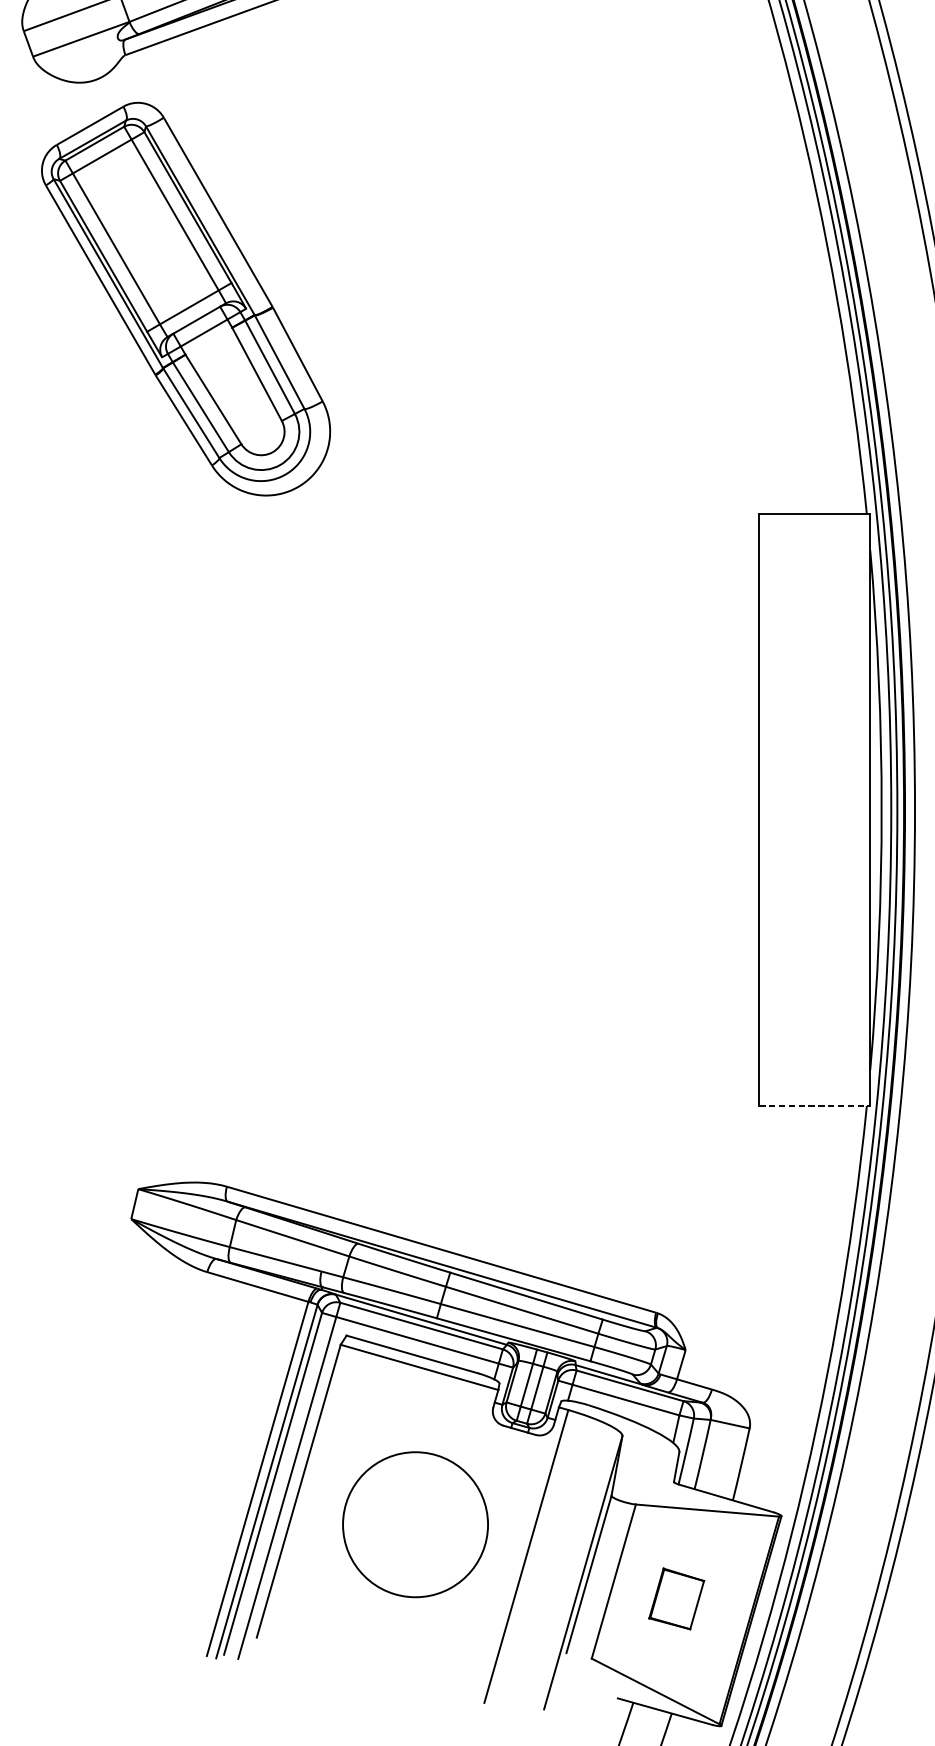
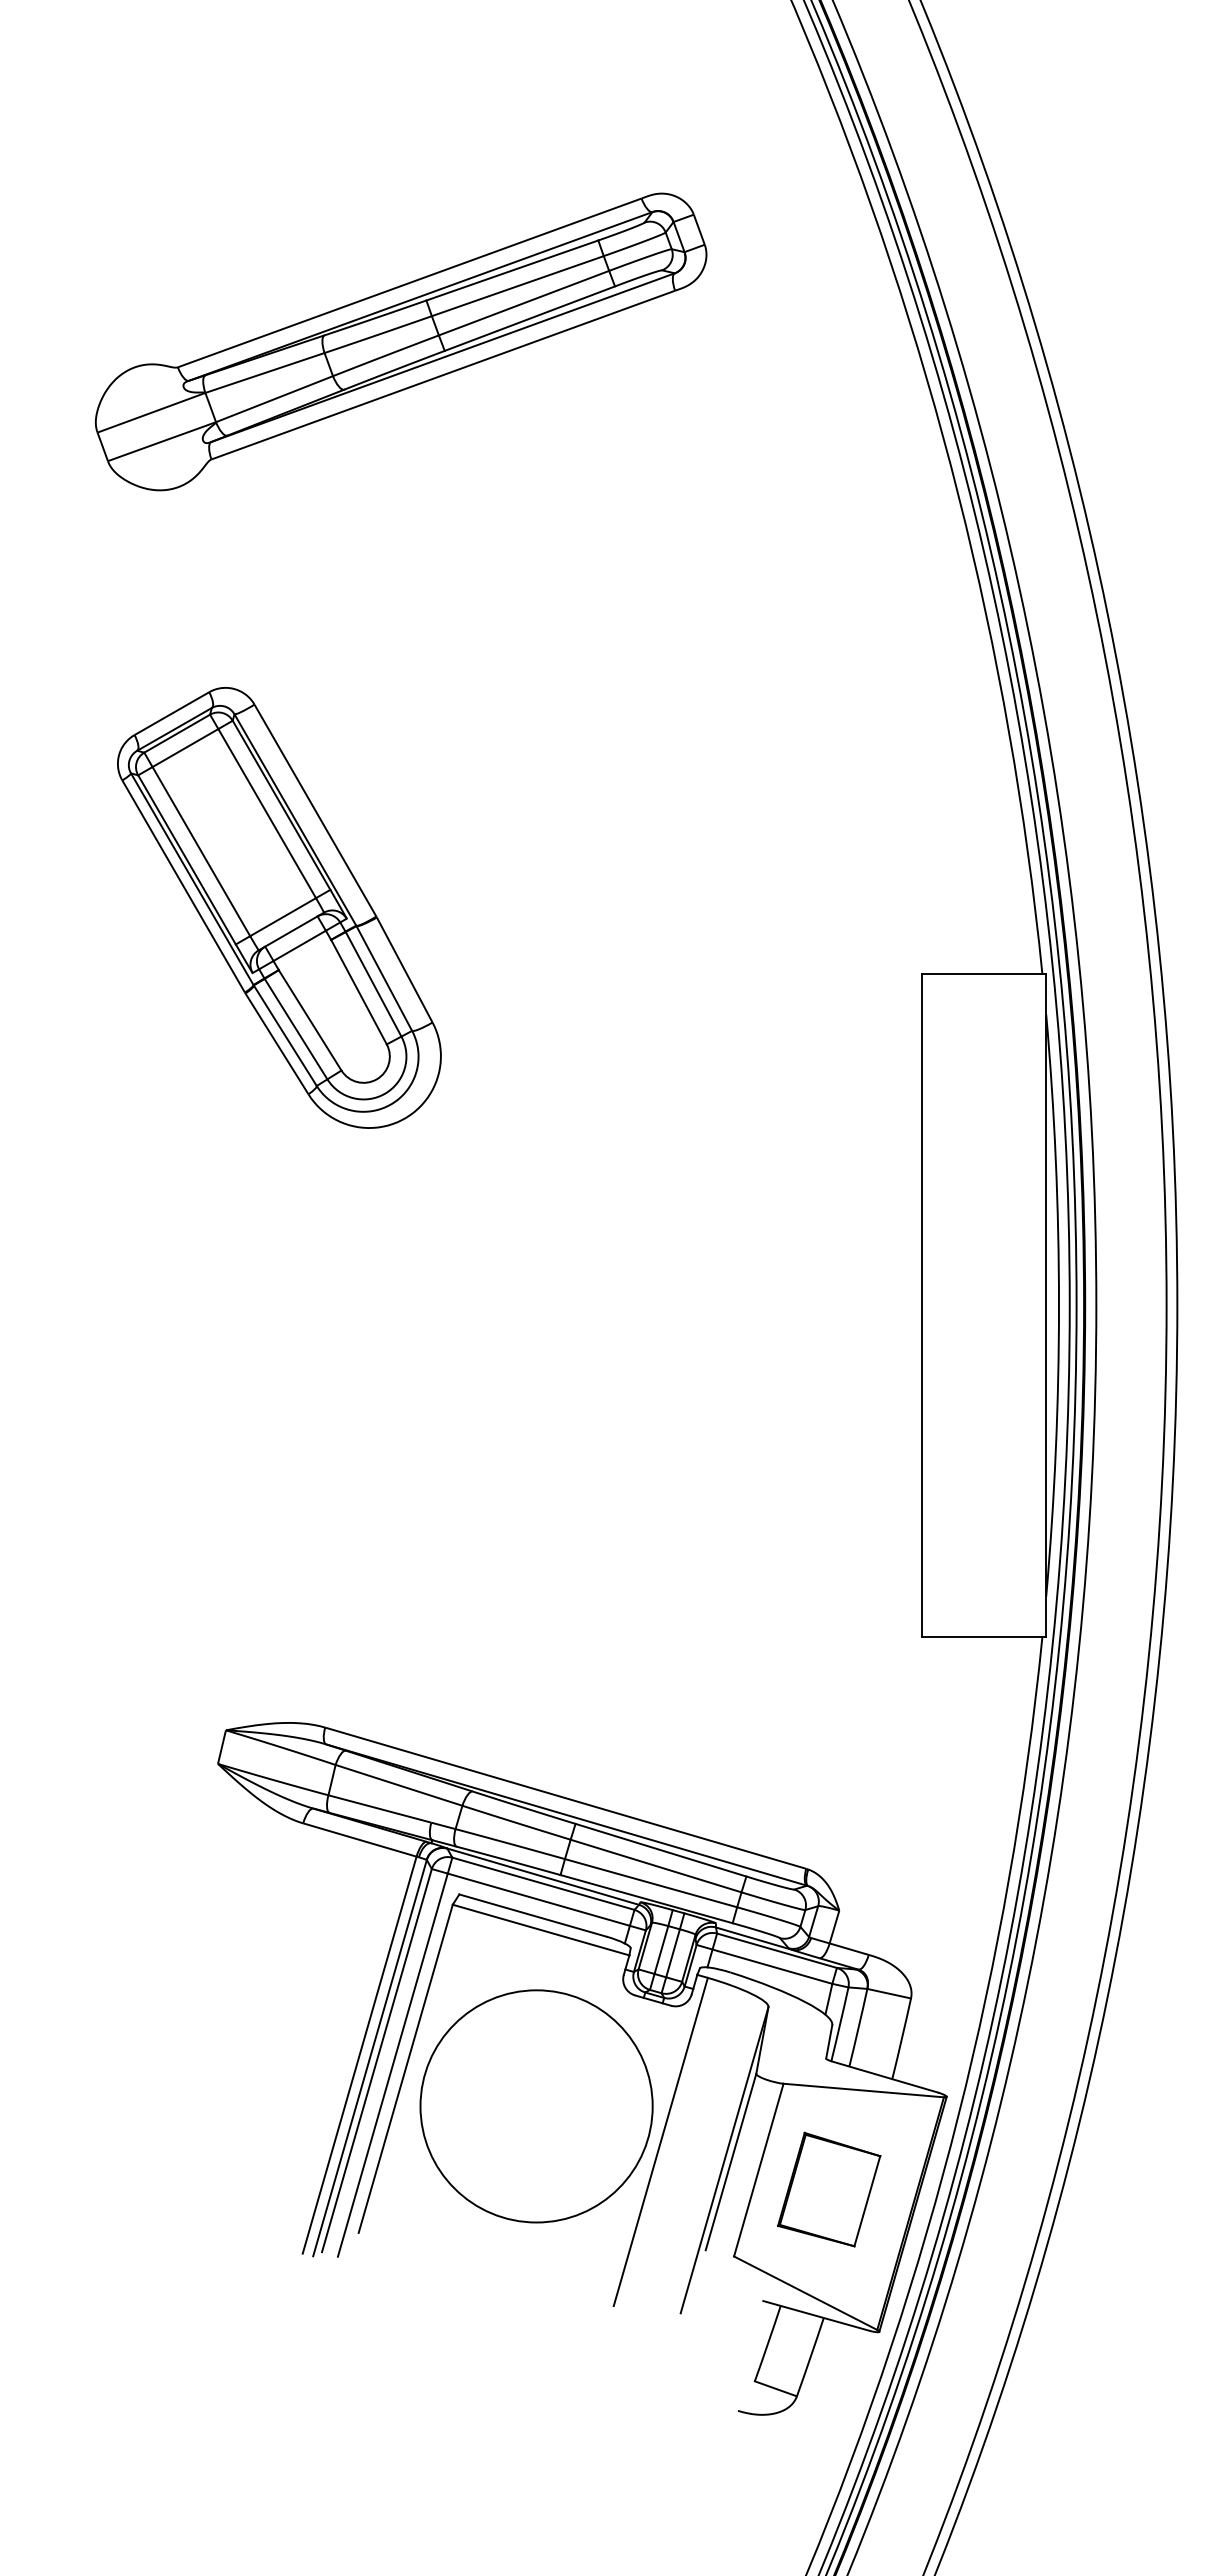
part: (186, 298) -> (279, 907), moved
line: (815, 1106) -> (984, 1637), dashed -> solid
circle: (415, 1524) -> (536, 2106), size x1.43
part: (676, 1598) -> (829, 2189), size x1.67

